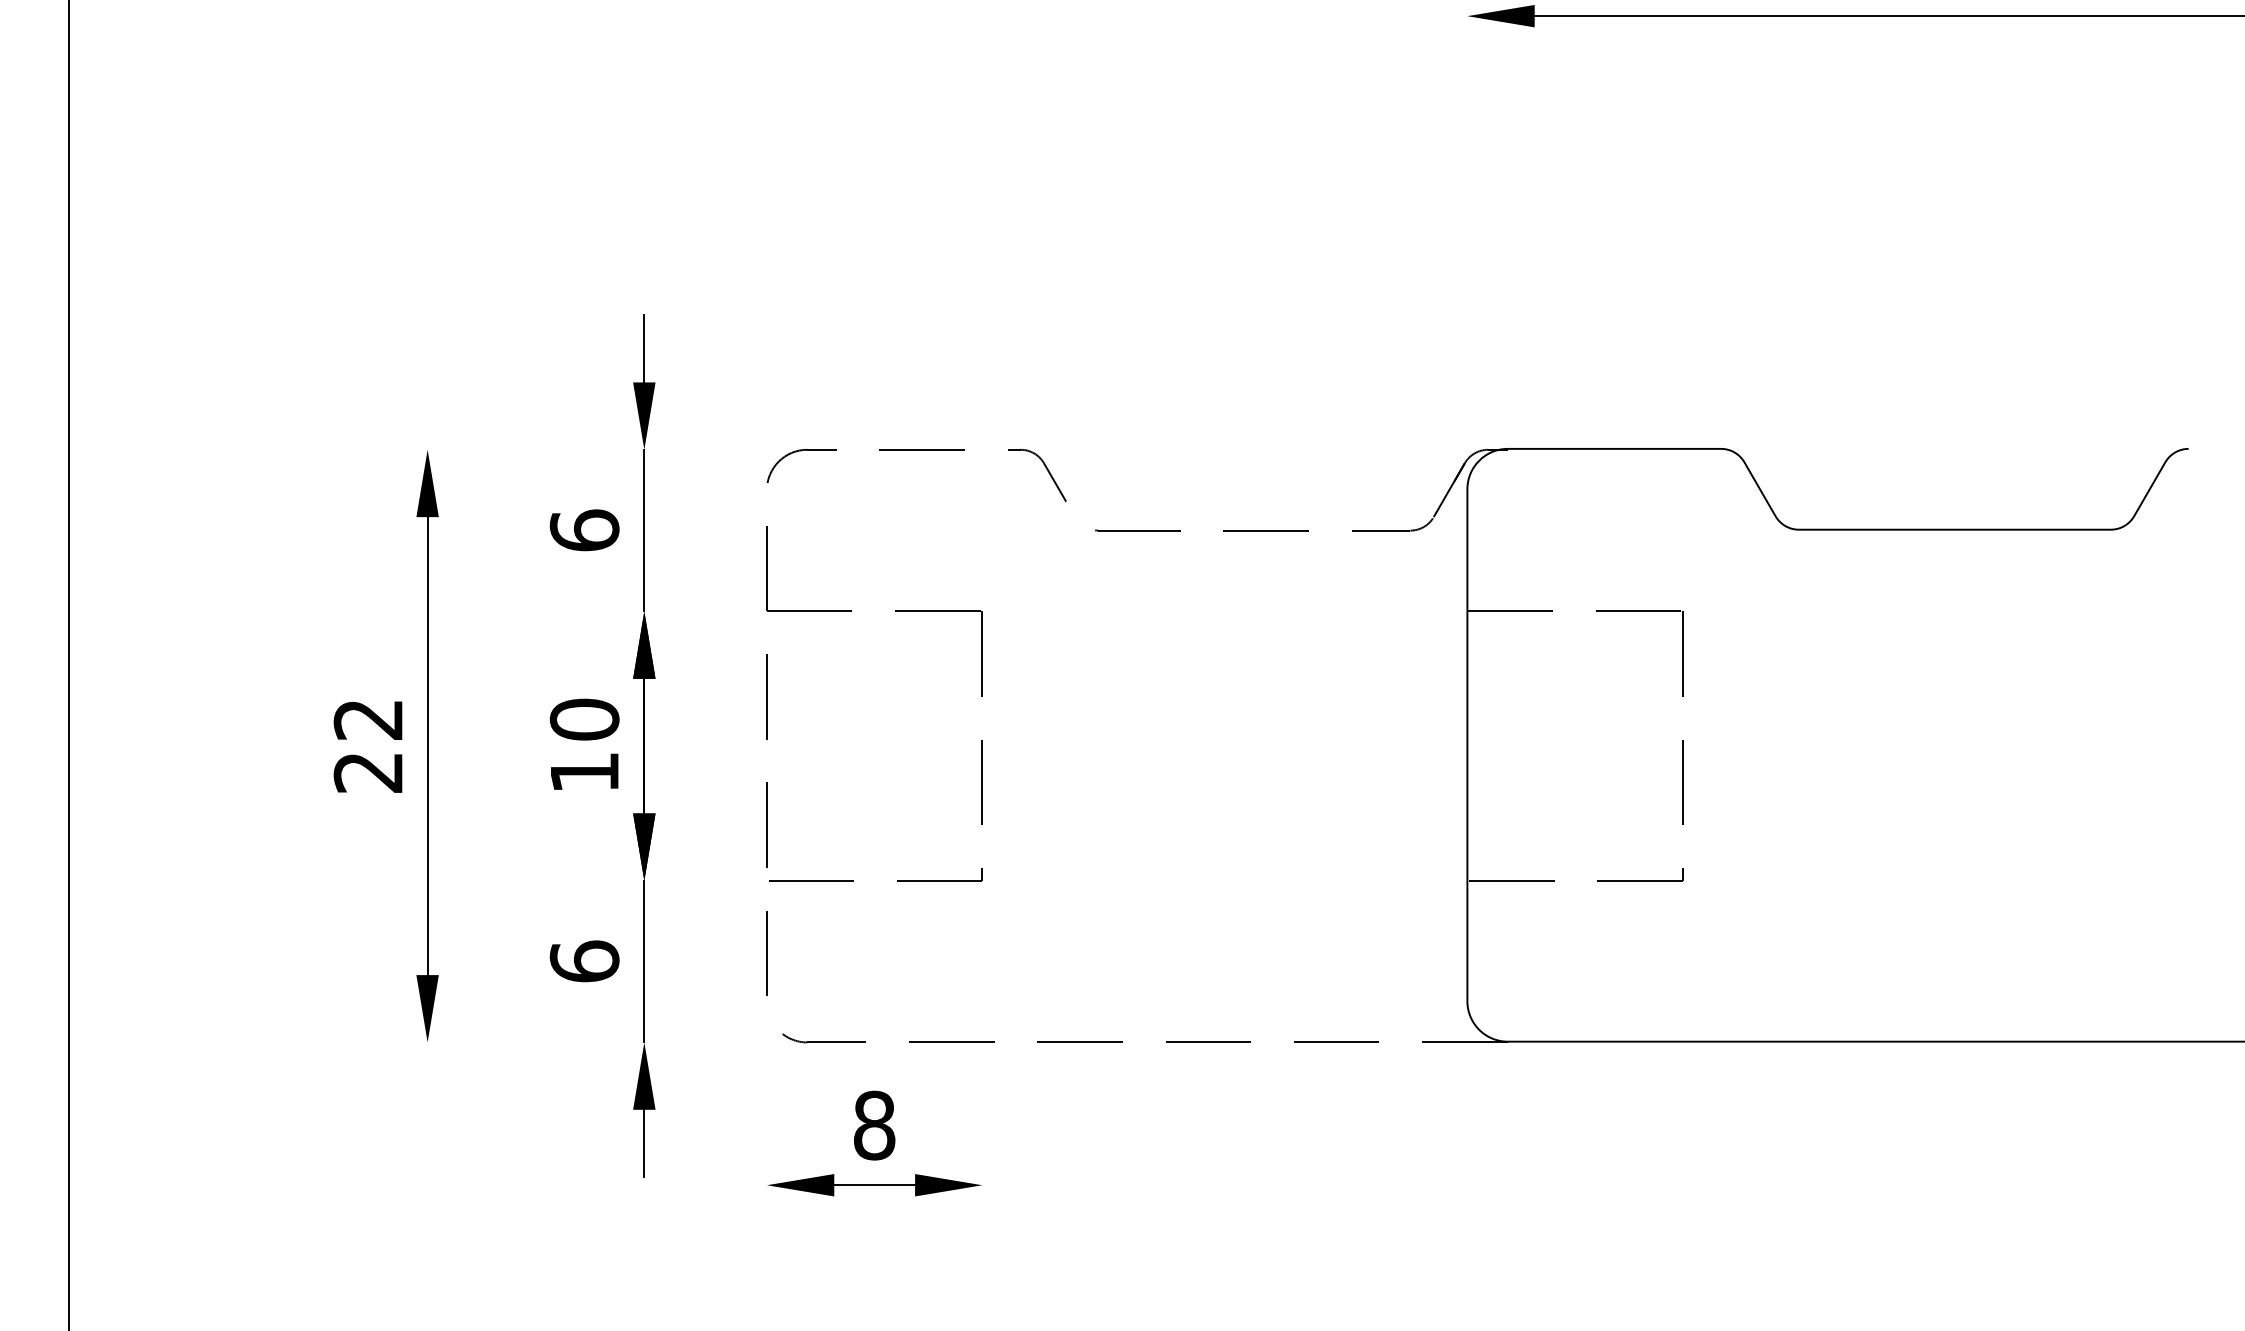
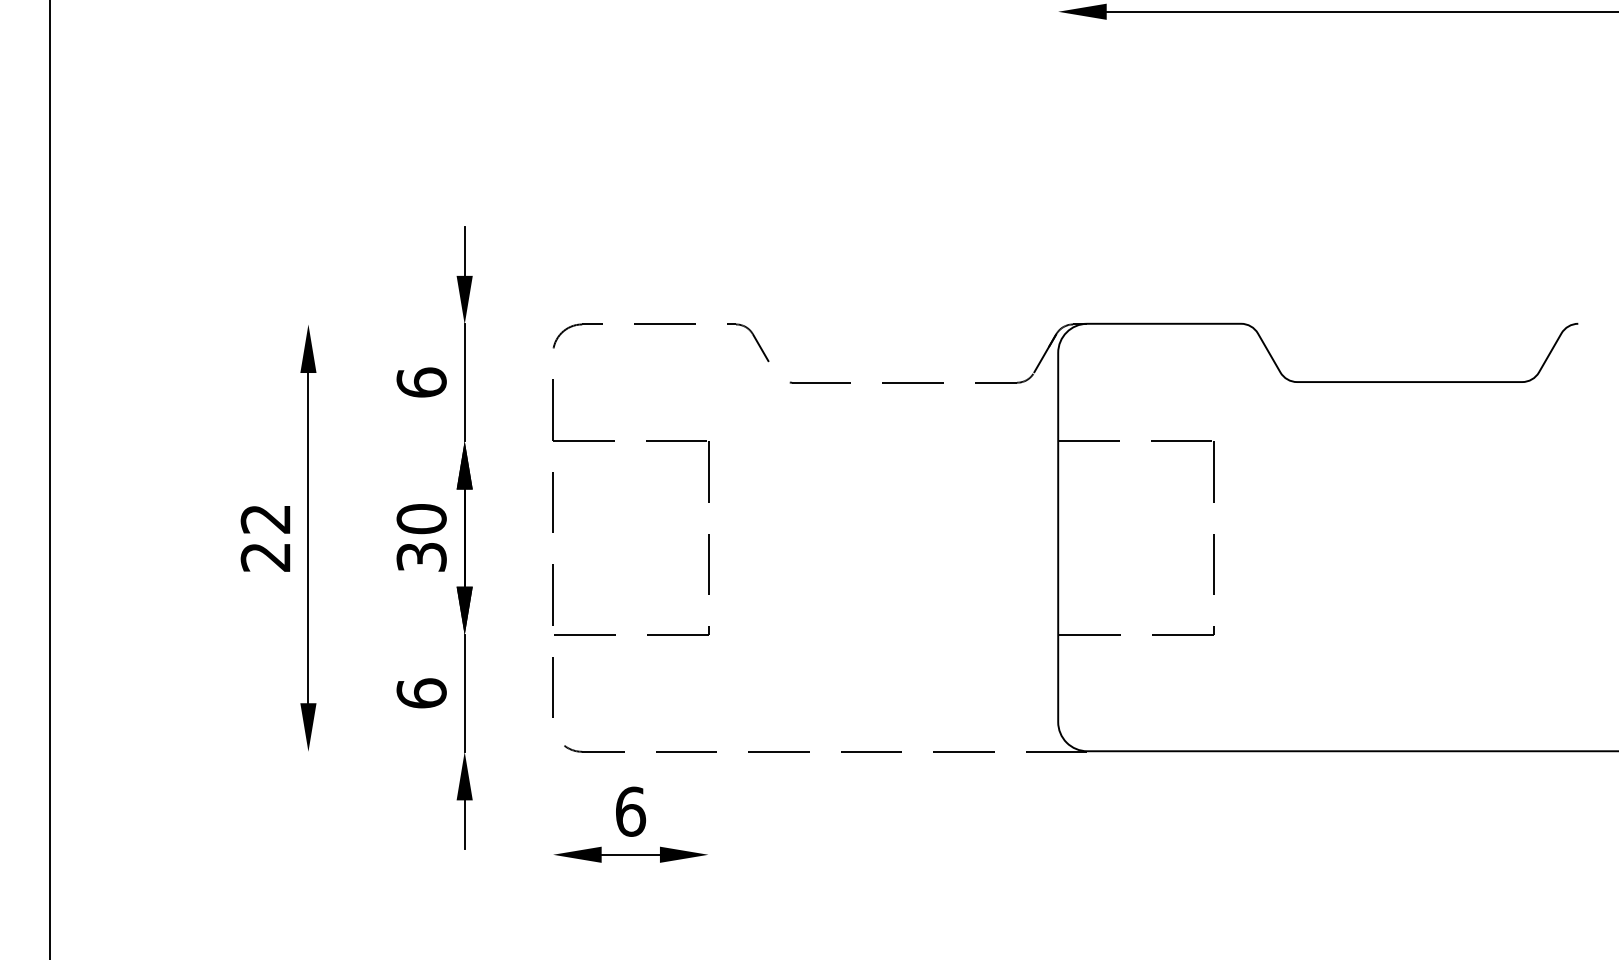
text: (584, 772) -> (421, 557), 10 -> 30
text: (874, 1125) -> (630, 811), 8 -> 6

